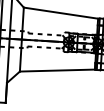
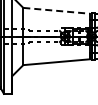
line: (60, 12) -> (56, 10), solid -> dashed

